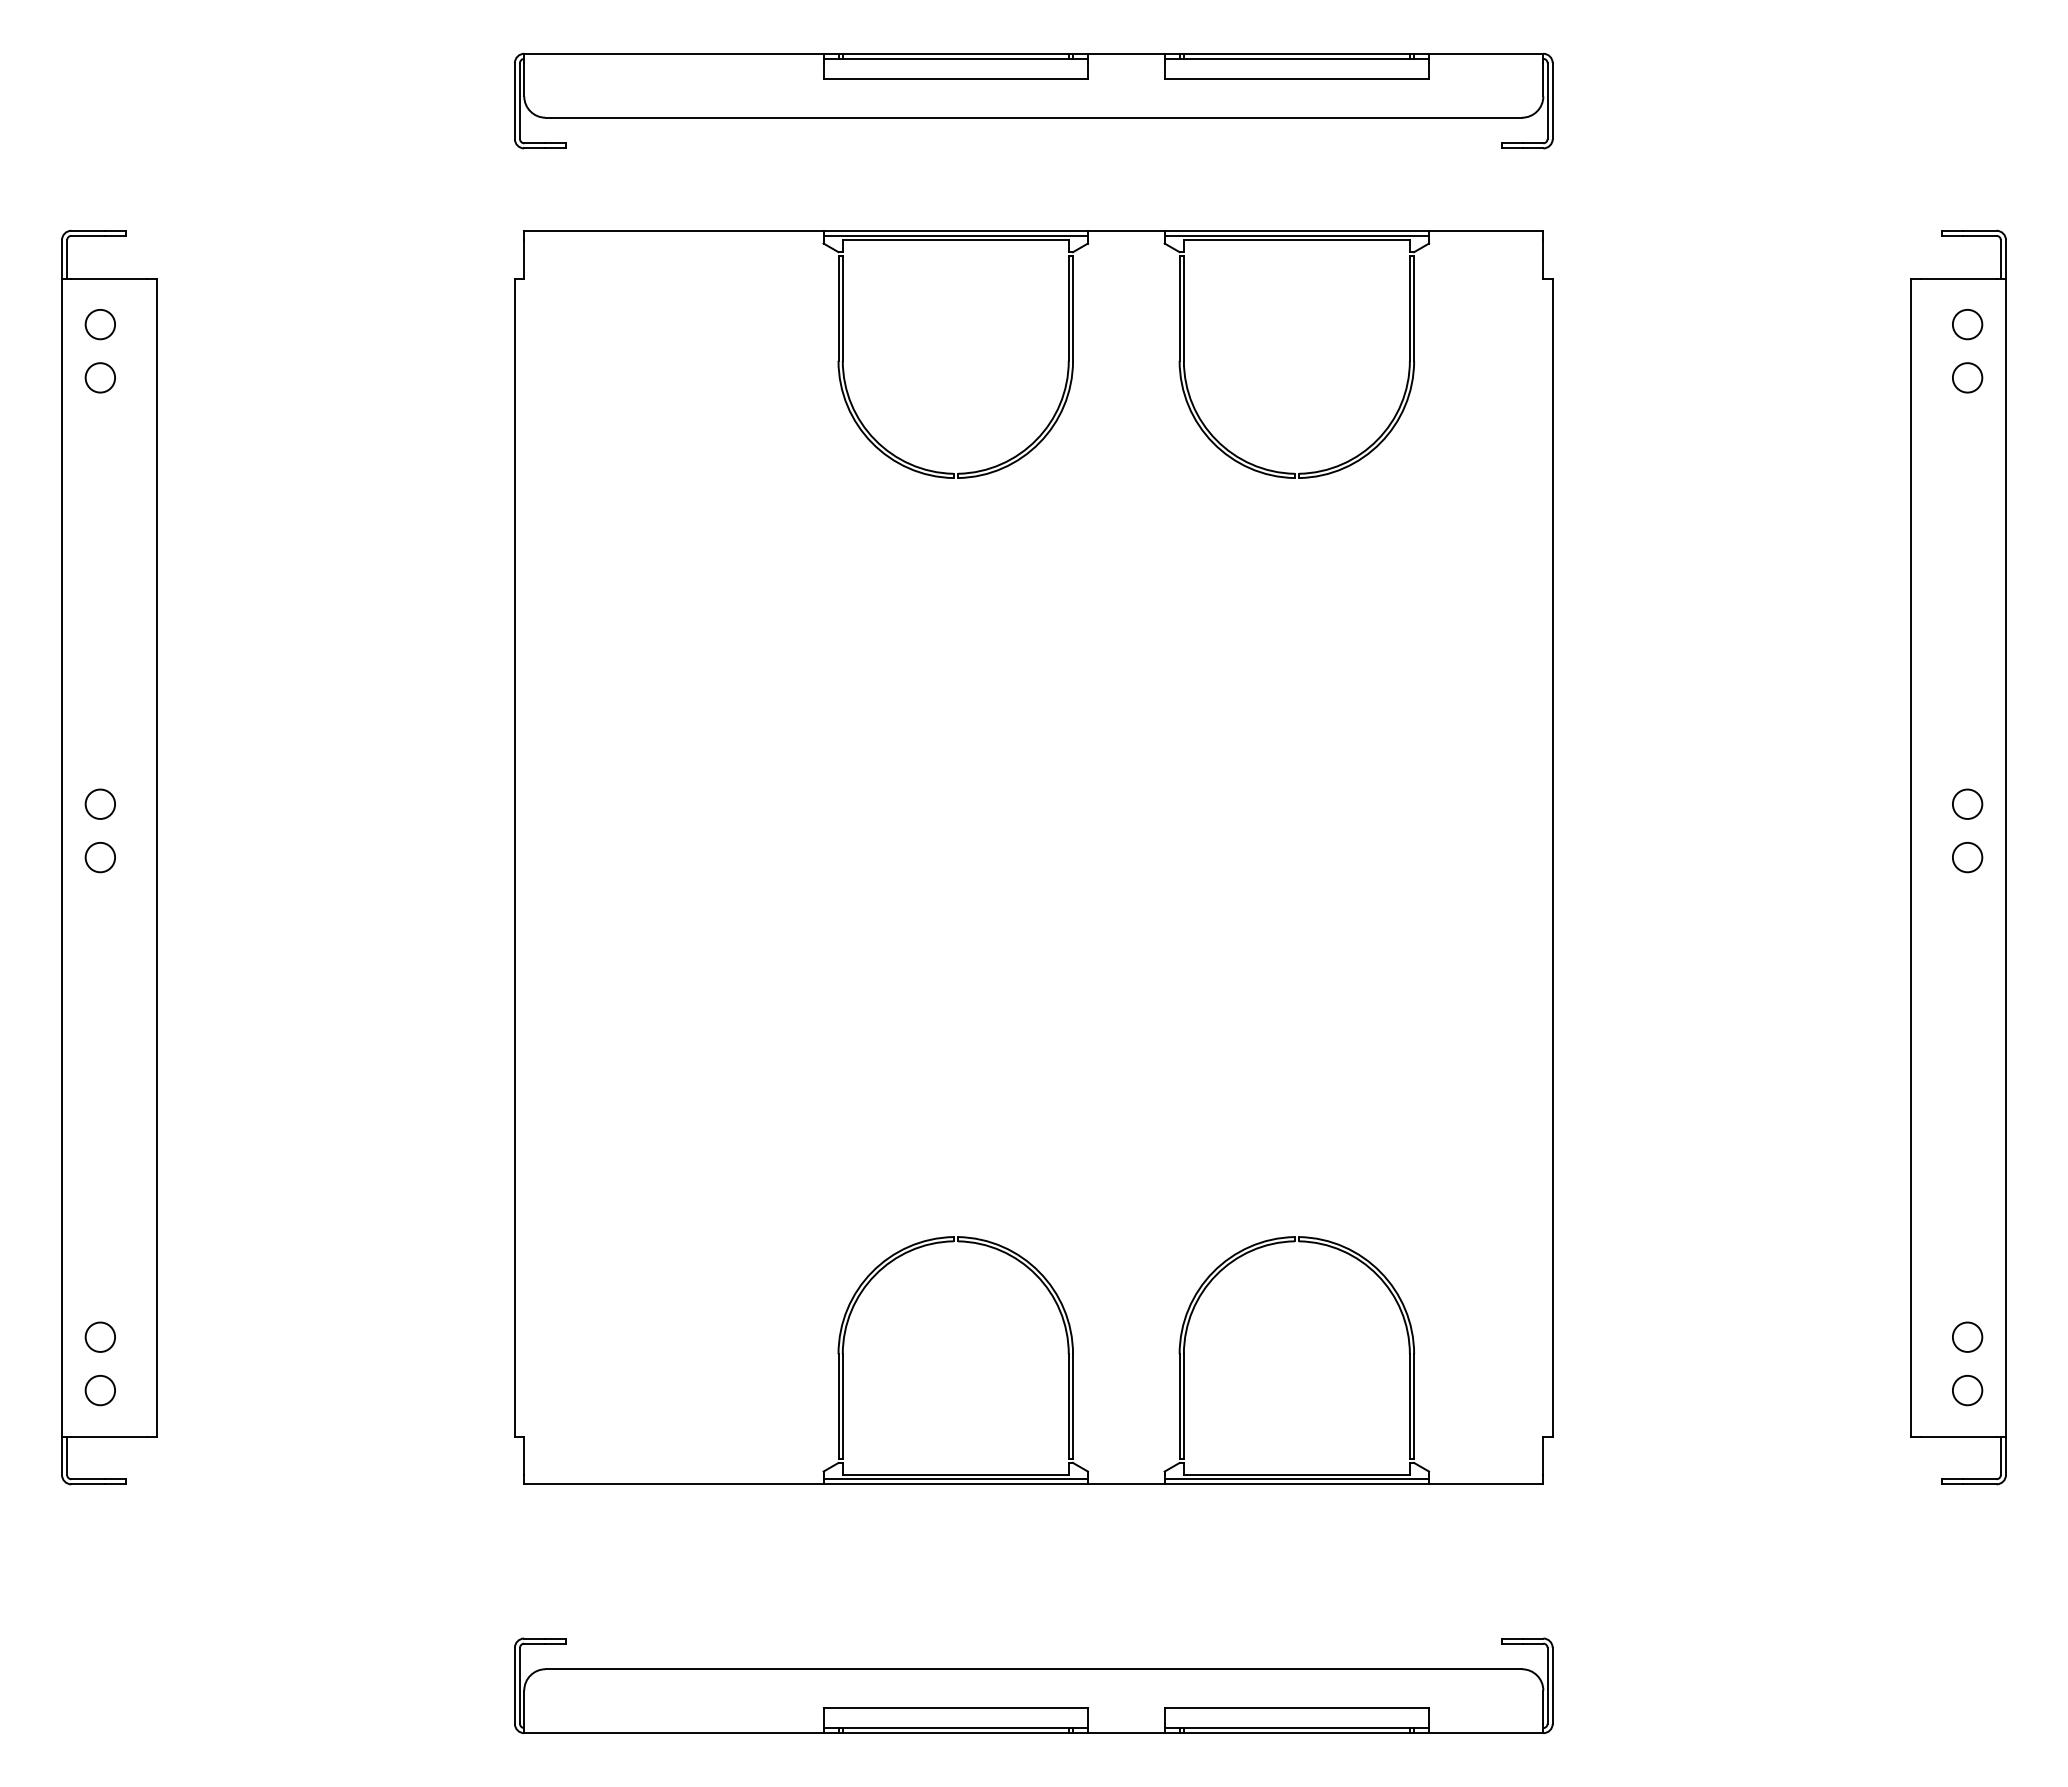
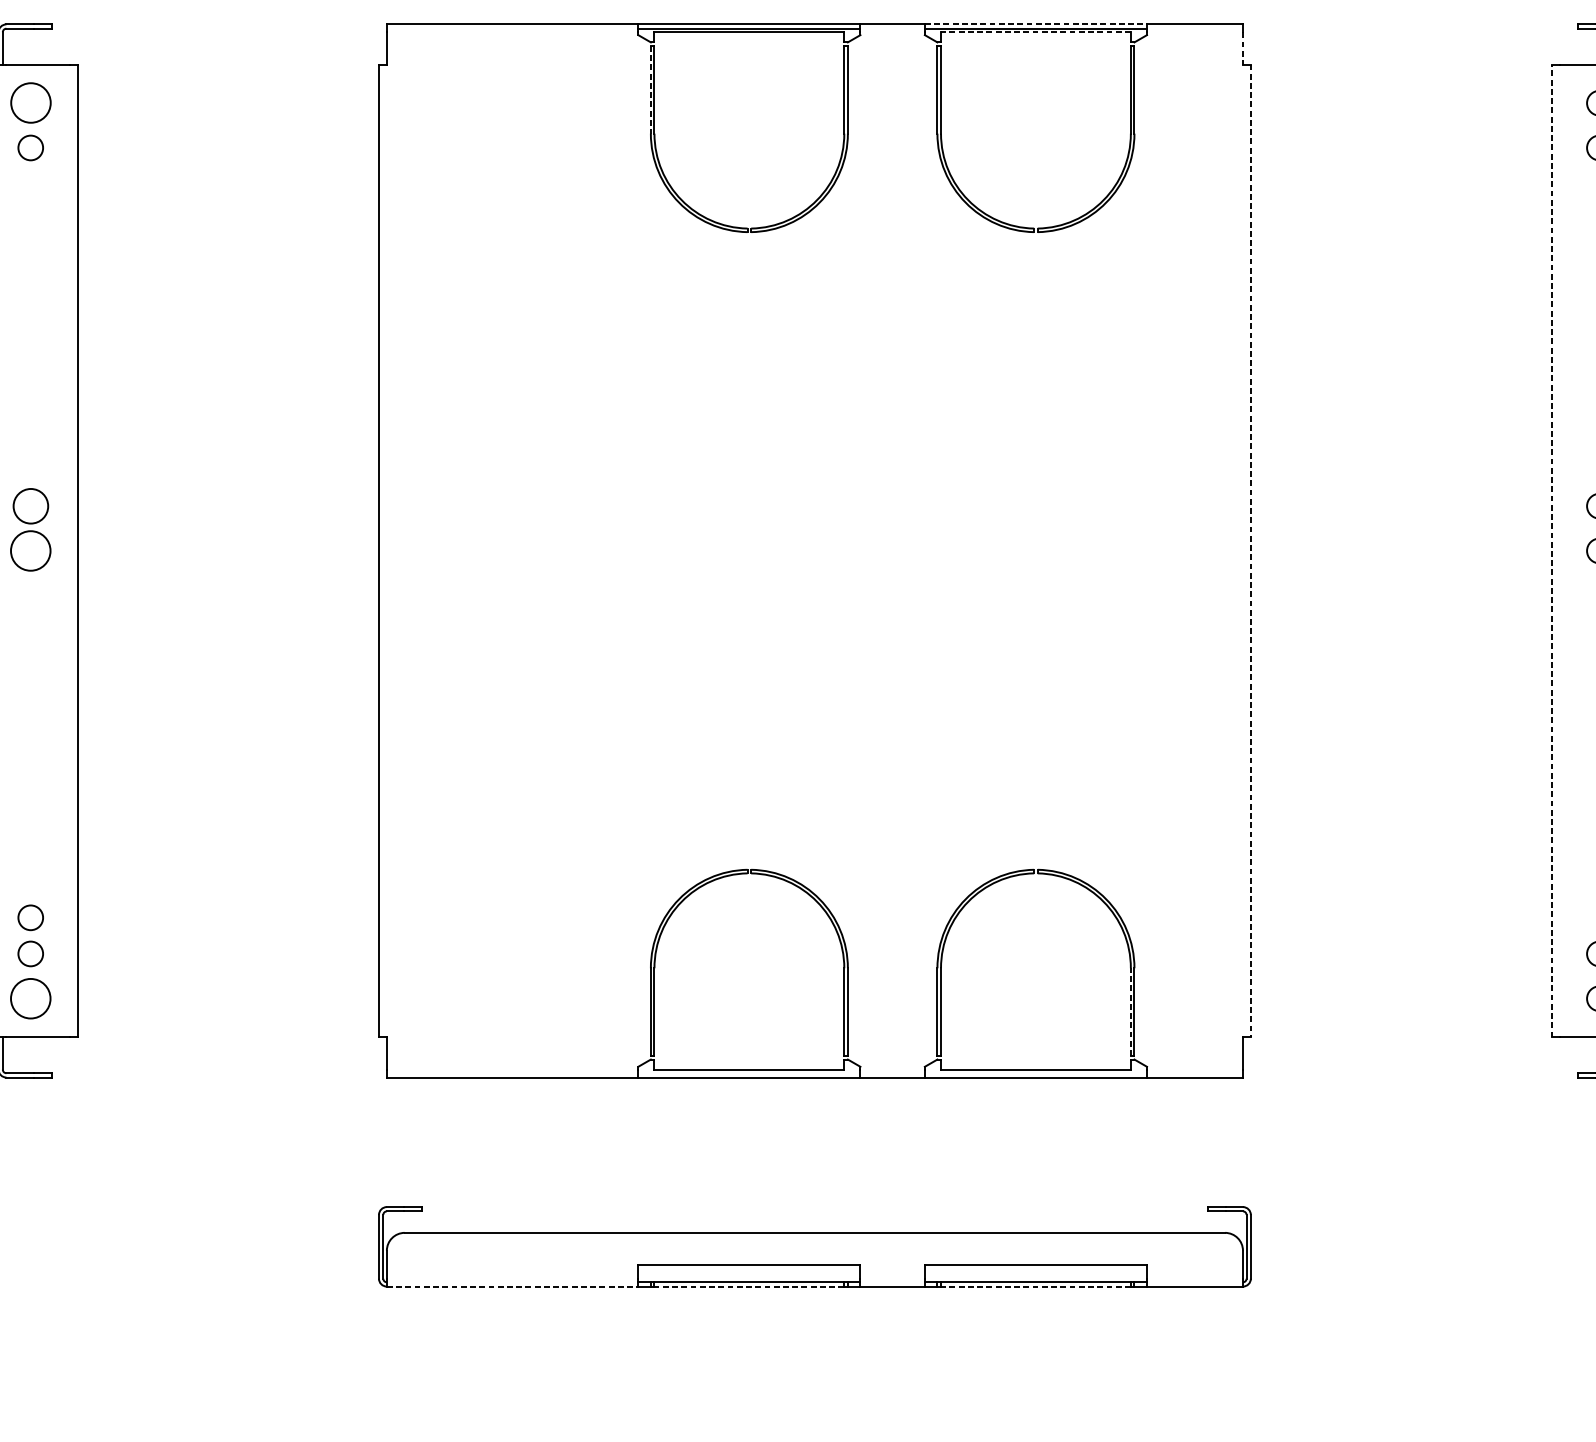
line: (1297, 230) -> (1036, 24), solid -> dashed
line: (1296, 240) -> (1035, 32), solid -> dashed
line: (1543, 259) -> (1243, 48), solid -> dashed
line: (838, 309) -> (650, 90), solid -> dashed
circle: (99, 324) -> (30, 103), size x1.6
circle: (99, 803) -> (30, 505), size x1.4
circle: (100, 857) -> (30, 550), size x1.6
line: (1911, 857) -> (1552, 550), solid -> dashed
line: (1552, 858) -> (1250, 551), solid -> dashed
circle: (99, 1293) -> (30, 917), added
circle: (100, 1390) -> (30, 998), size x1.6
line: (1409, 1406) -> (1130, 1012), solid -> dashed
line: (955, 1479) -> (749, 1073), removed
line: (1296, 1479) -> (1035, 1073), removed
line: (673, 1733) -> (512, 1286), solid -> dashed
line: (955, 1733) -> (749, 1286), solid -> dashed
line: (1296, 1733) -> (1035, 1286), solid -> dashed

